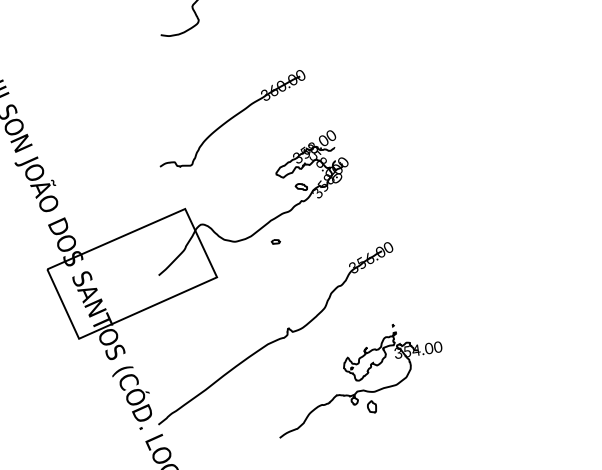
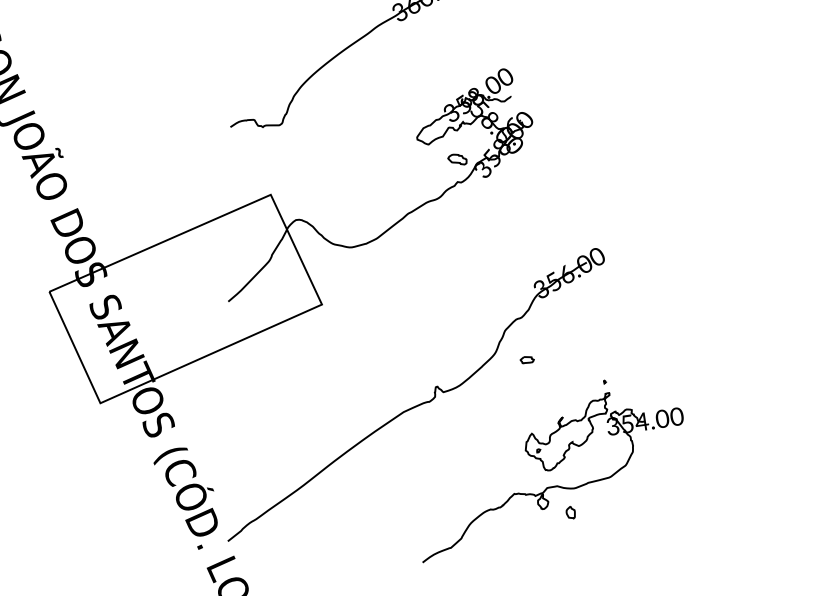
part: (275, 241) -> (526, 359), moved
part: (371, 406) -> (569, 511), size x0.62

